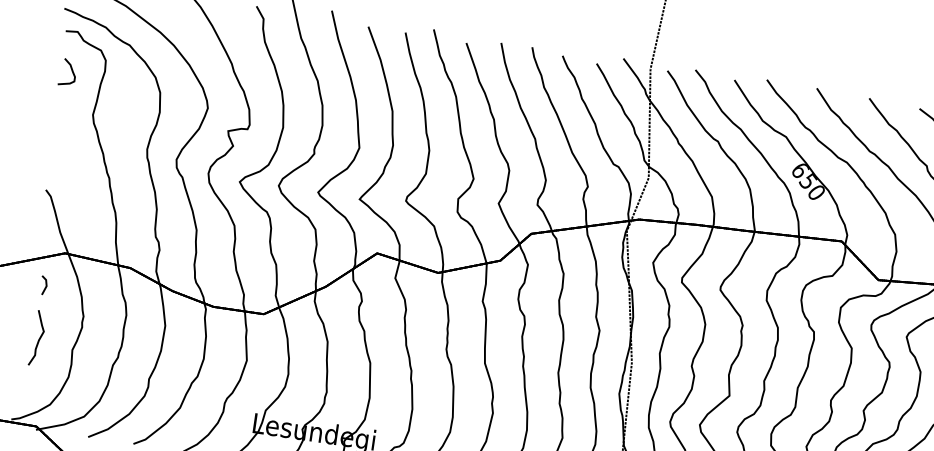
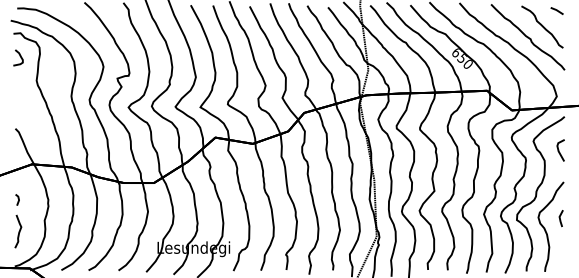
part: (40, 321) -> (18, 221), moved

